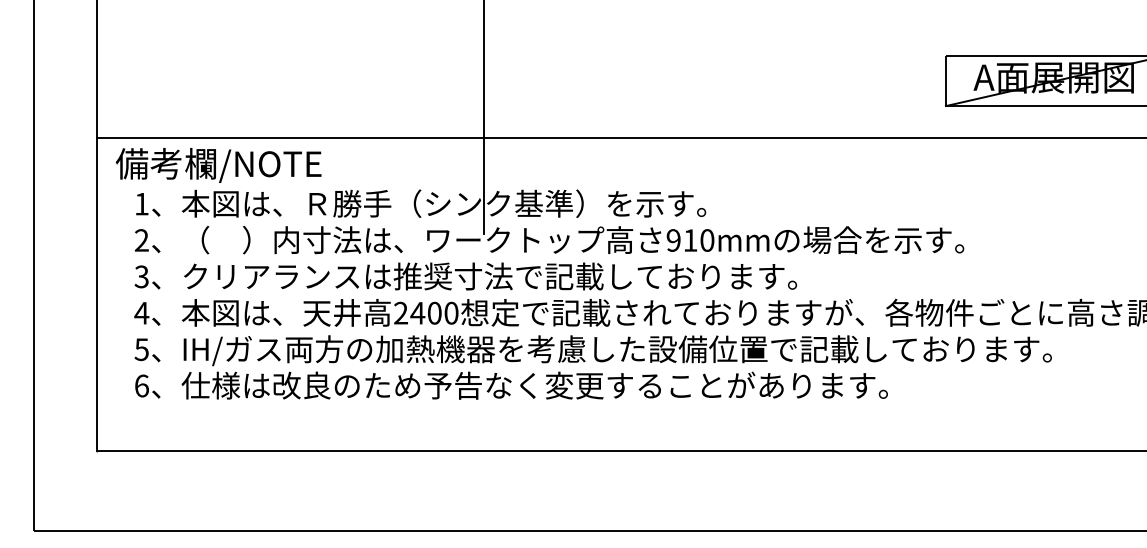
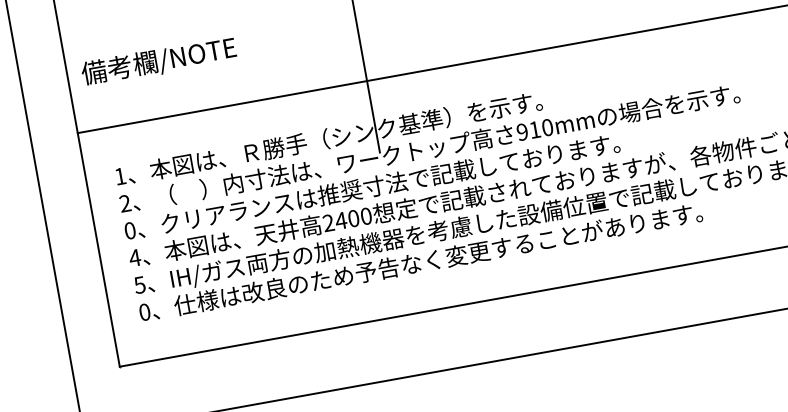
text: (218, 165) -> (158, 61), moved
text: (141, 276) -> (129, 230), 3 -> 0
text: (141, 385) -> (144, 311), 6 -> 0

